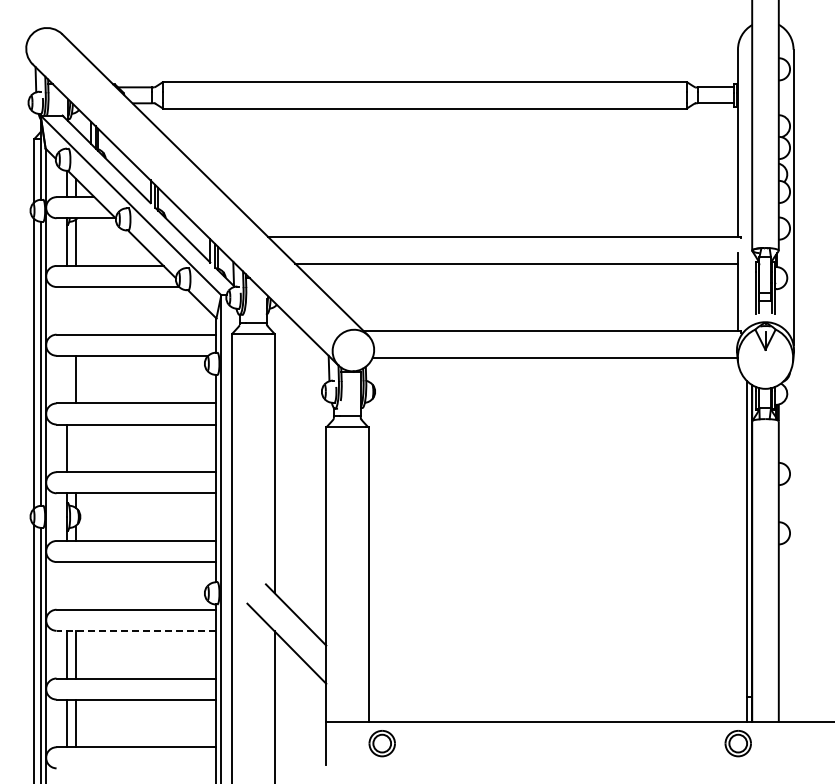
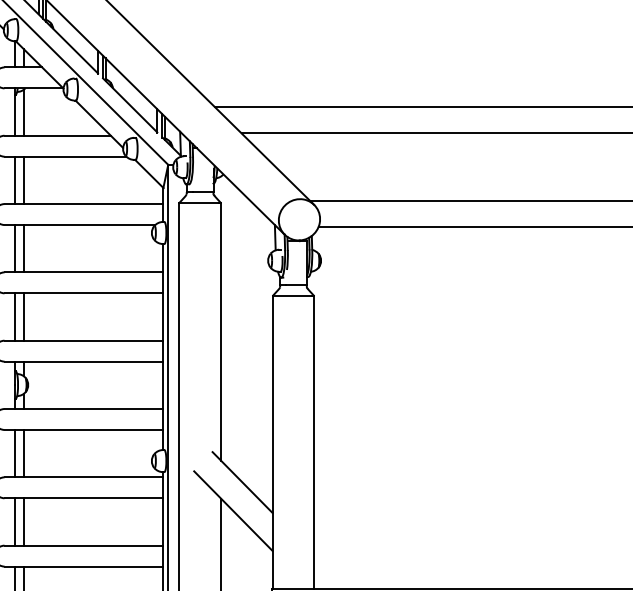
line: (67, 310) -> (15, 180), added
line: (76, 310) -> (24, 180), added
line: (67, 379) -> (15, 248), added
line: (76, 448) -> (24, 317), added
line: (67, 585) -> (15, 453), added
line: (76, 585) -> (24, 453), added
line: (136, 630) -> (83, 497), dashed -> solid

